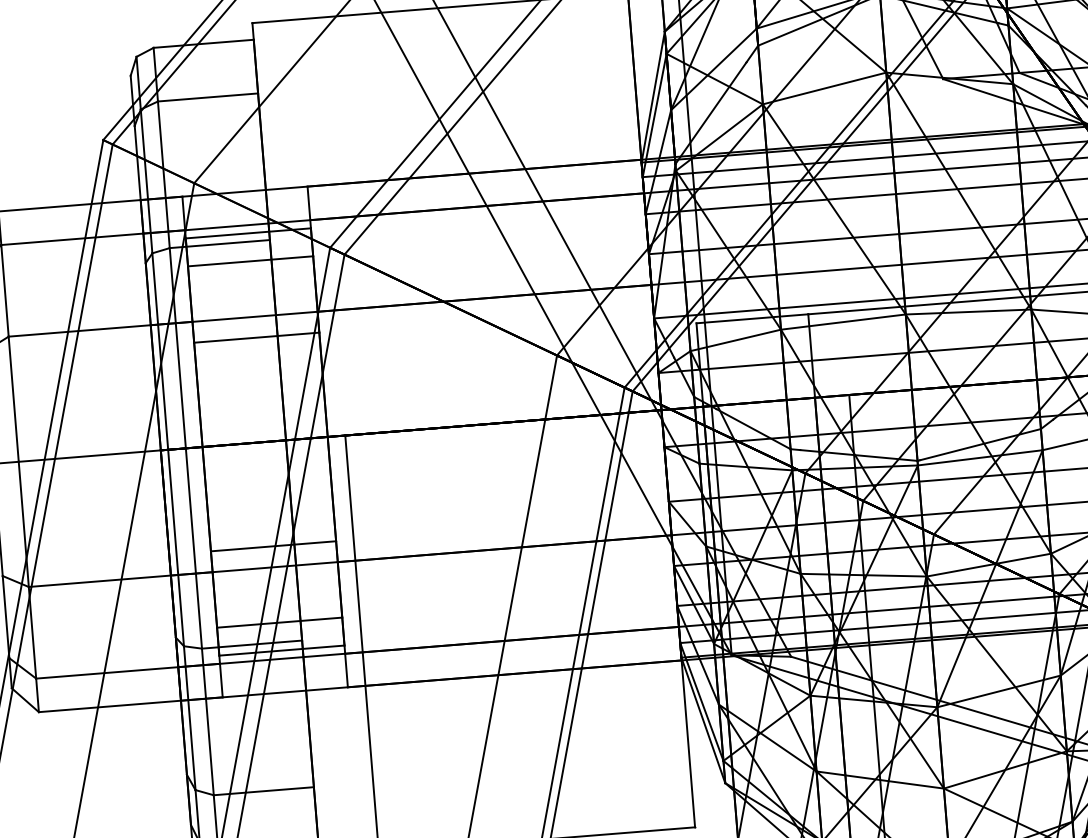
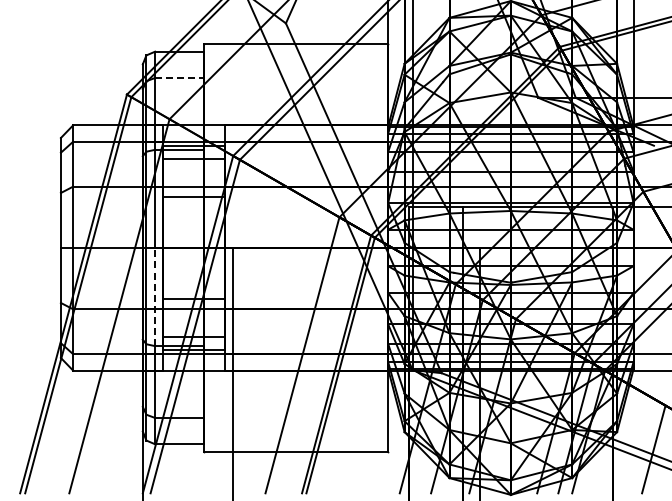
line: (207, 98) -> (179, 78), solid -> dashed
line: (194, 547) -> (155, 296), solid -> dashed

